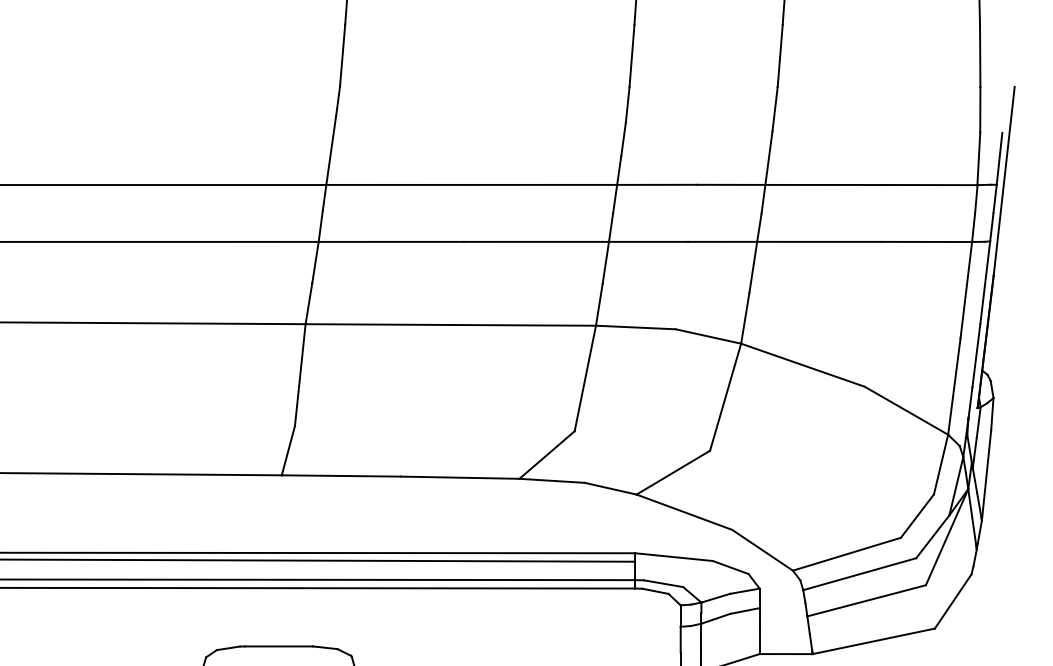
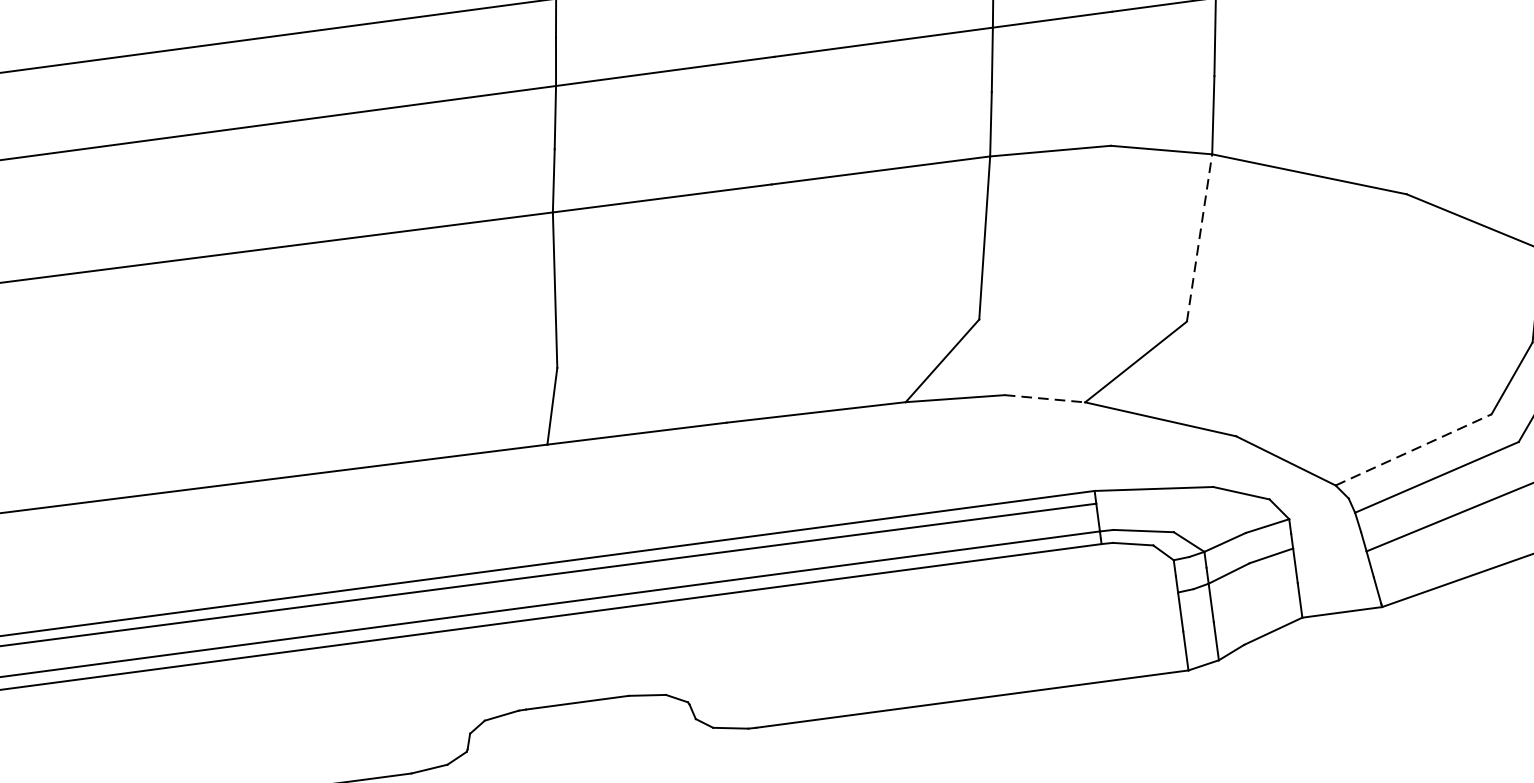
line: (725, 397) -> (1199, 238), solid -> dashed
line: (610, 488) -> (1044, 398), solid -> dashed
line: (847, 554) -> (1414, 450), solid -> dashed

